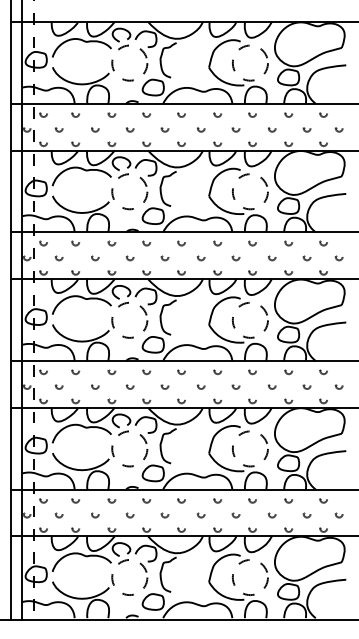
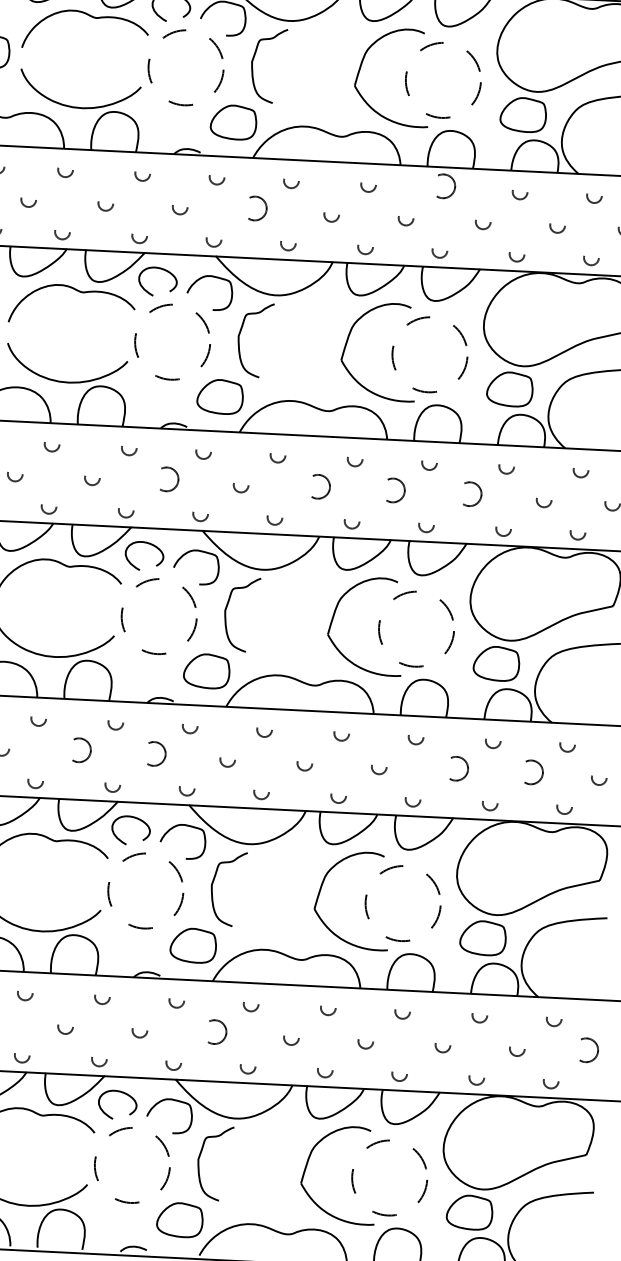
circle: (252, 114) -> (442, 190), size x1.6
circle: (164, 129) -> (253, 213), size x1.6
circle: (130, 258) -> (167, 484), size x1.6
circle: (201, 258) -> (318, 492), size x1.6
circle: (235, 258) -> (391, 495), size x1.6
circle: (272, 258) -> (470, 499), size x1.6
circle: (95, 386) -> (79, 754), size x1.6
circle: (129, 386) -> (151, 757), size x1.6
circle: (272, 386) -> (456, 772), size x1.6
circle: (306, 386) -> (529, 776), size x1.6
circle: (164, 515) -> (212, 1036), size x1.6
circle: (338, 515) -> (584, 1054), size x1.6

